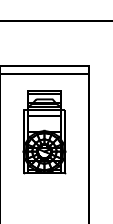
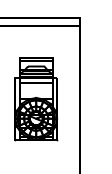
part: (44, 132) -> (36, 99), moved

